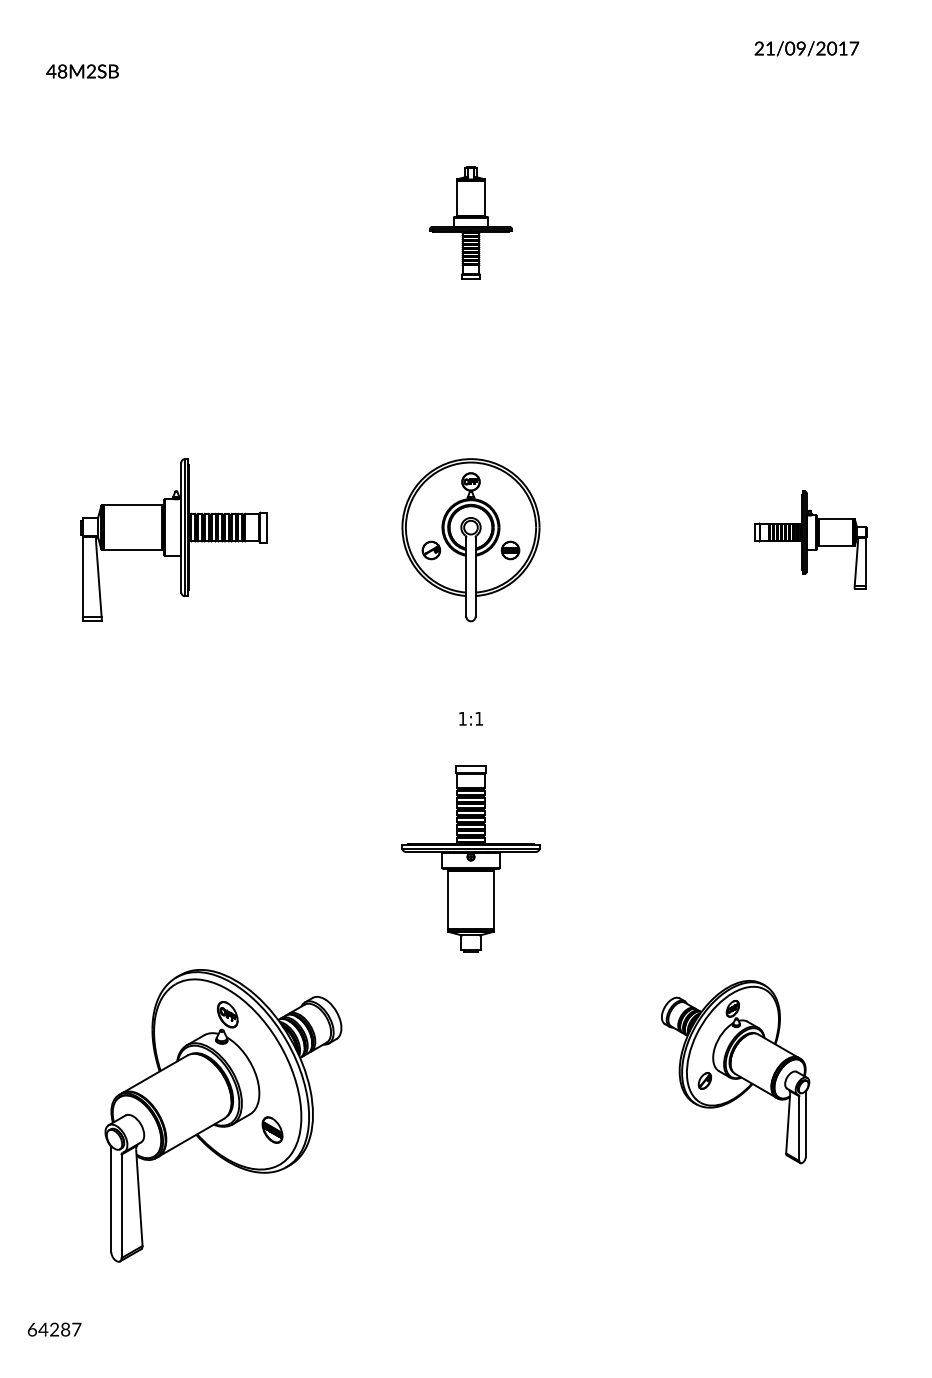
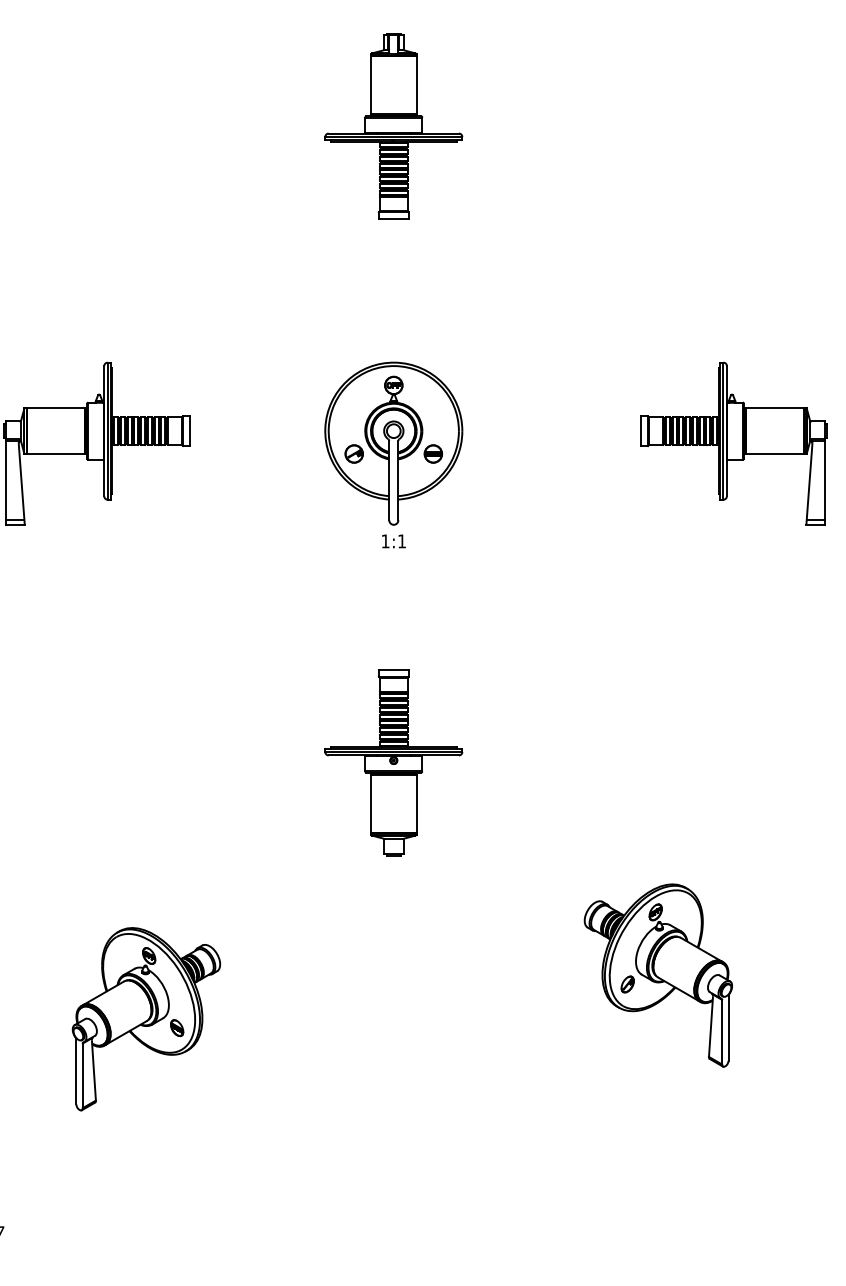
part: (470, 222) -> (393, 126), size x1.67
part: (810, 539) -> (733, 443), size x1.67
text: (470, 718) -> (393, 541), moved
part: (223, 1115) -> (146, 1019), size x0.62

